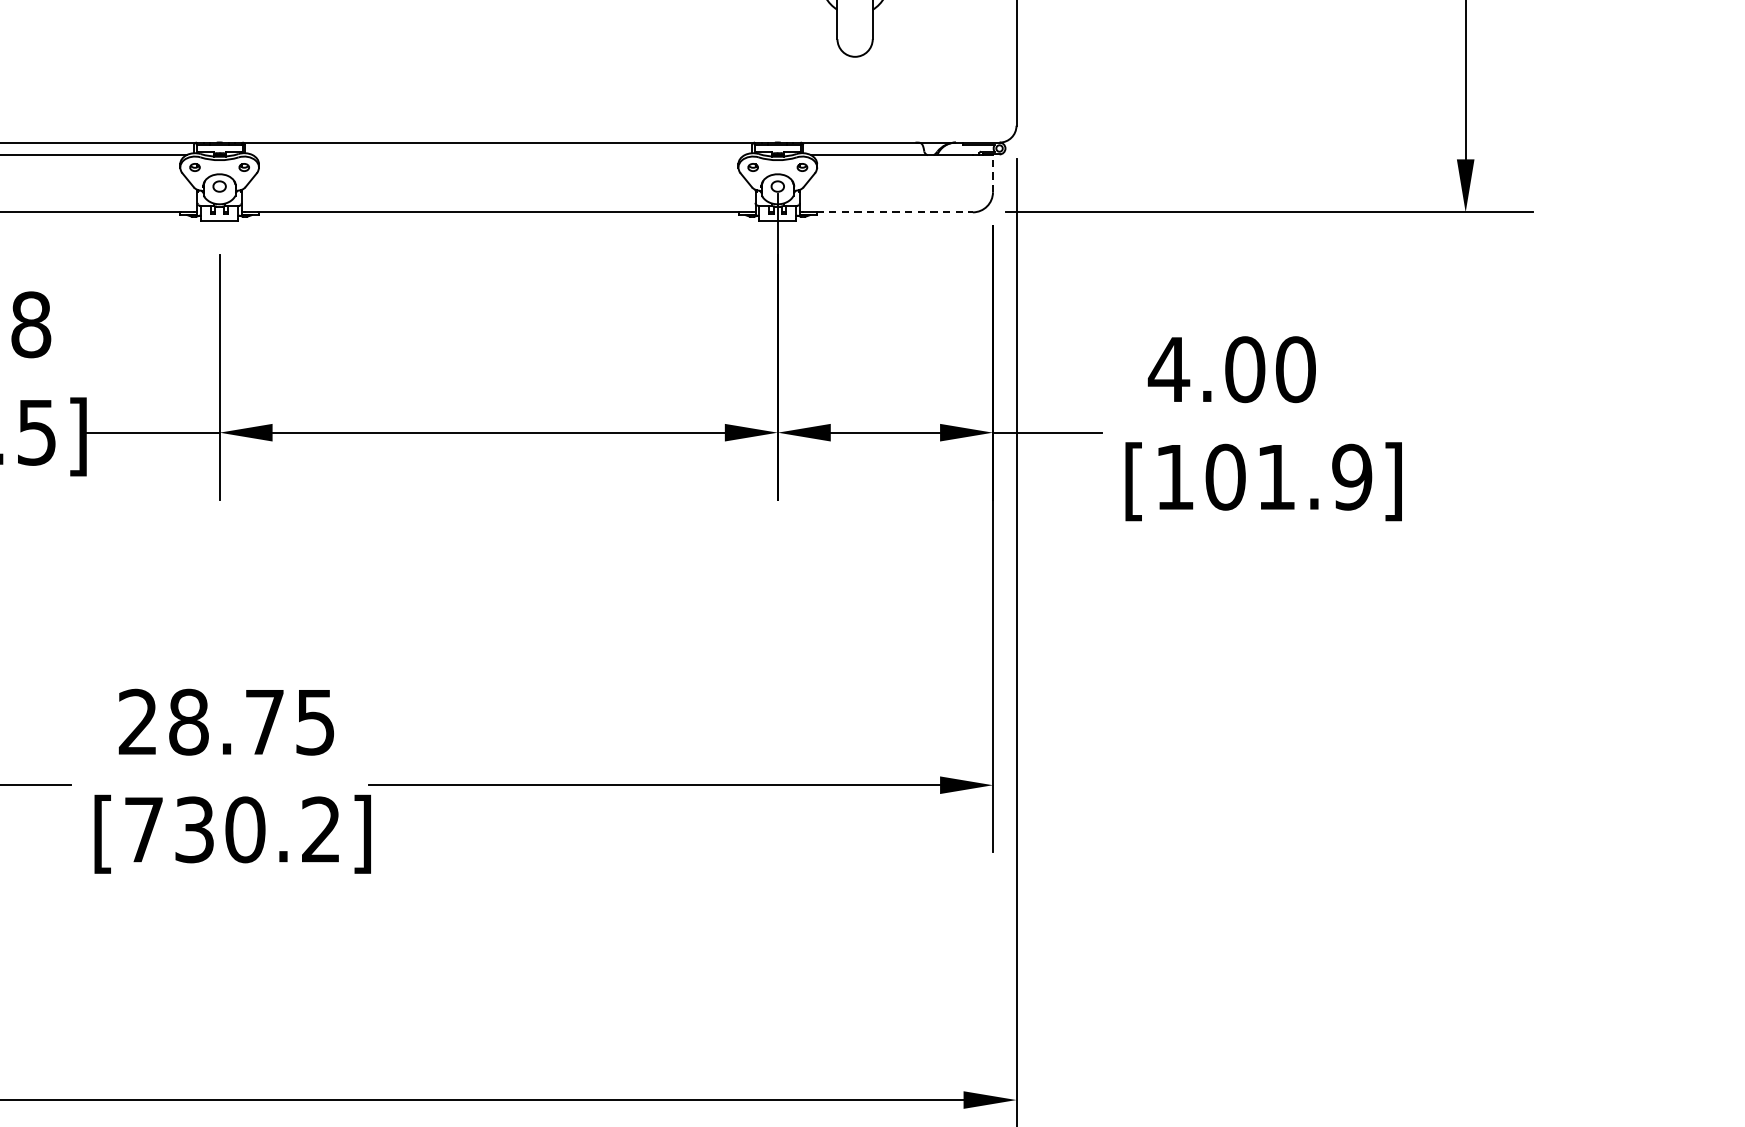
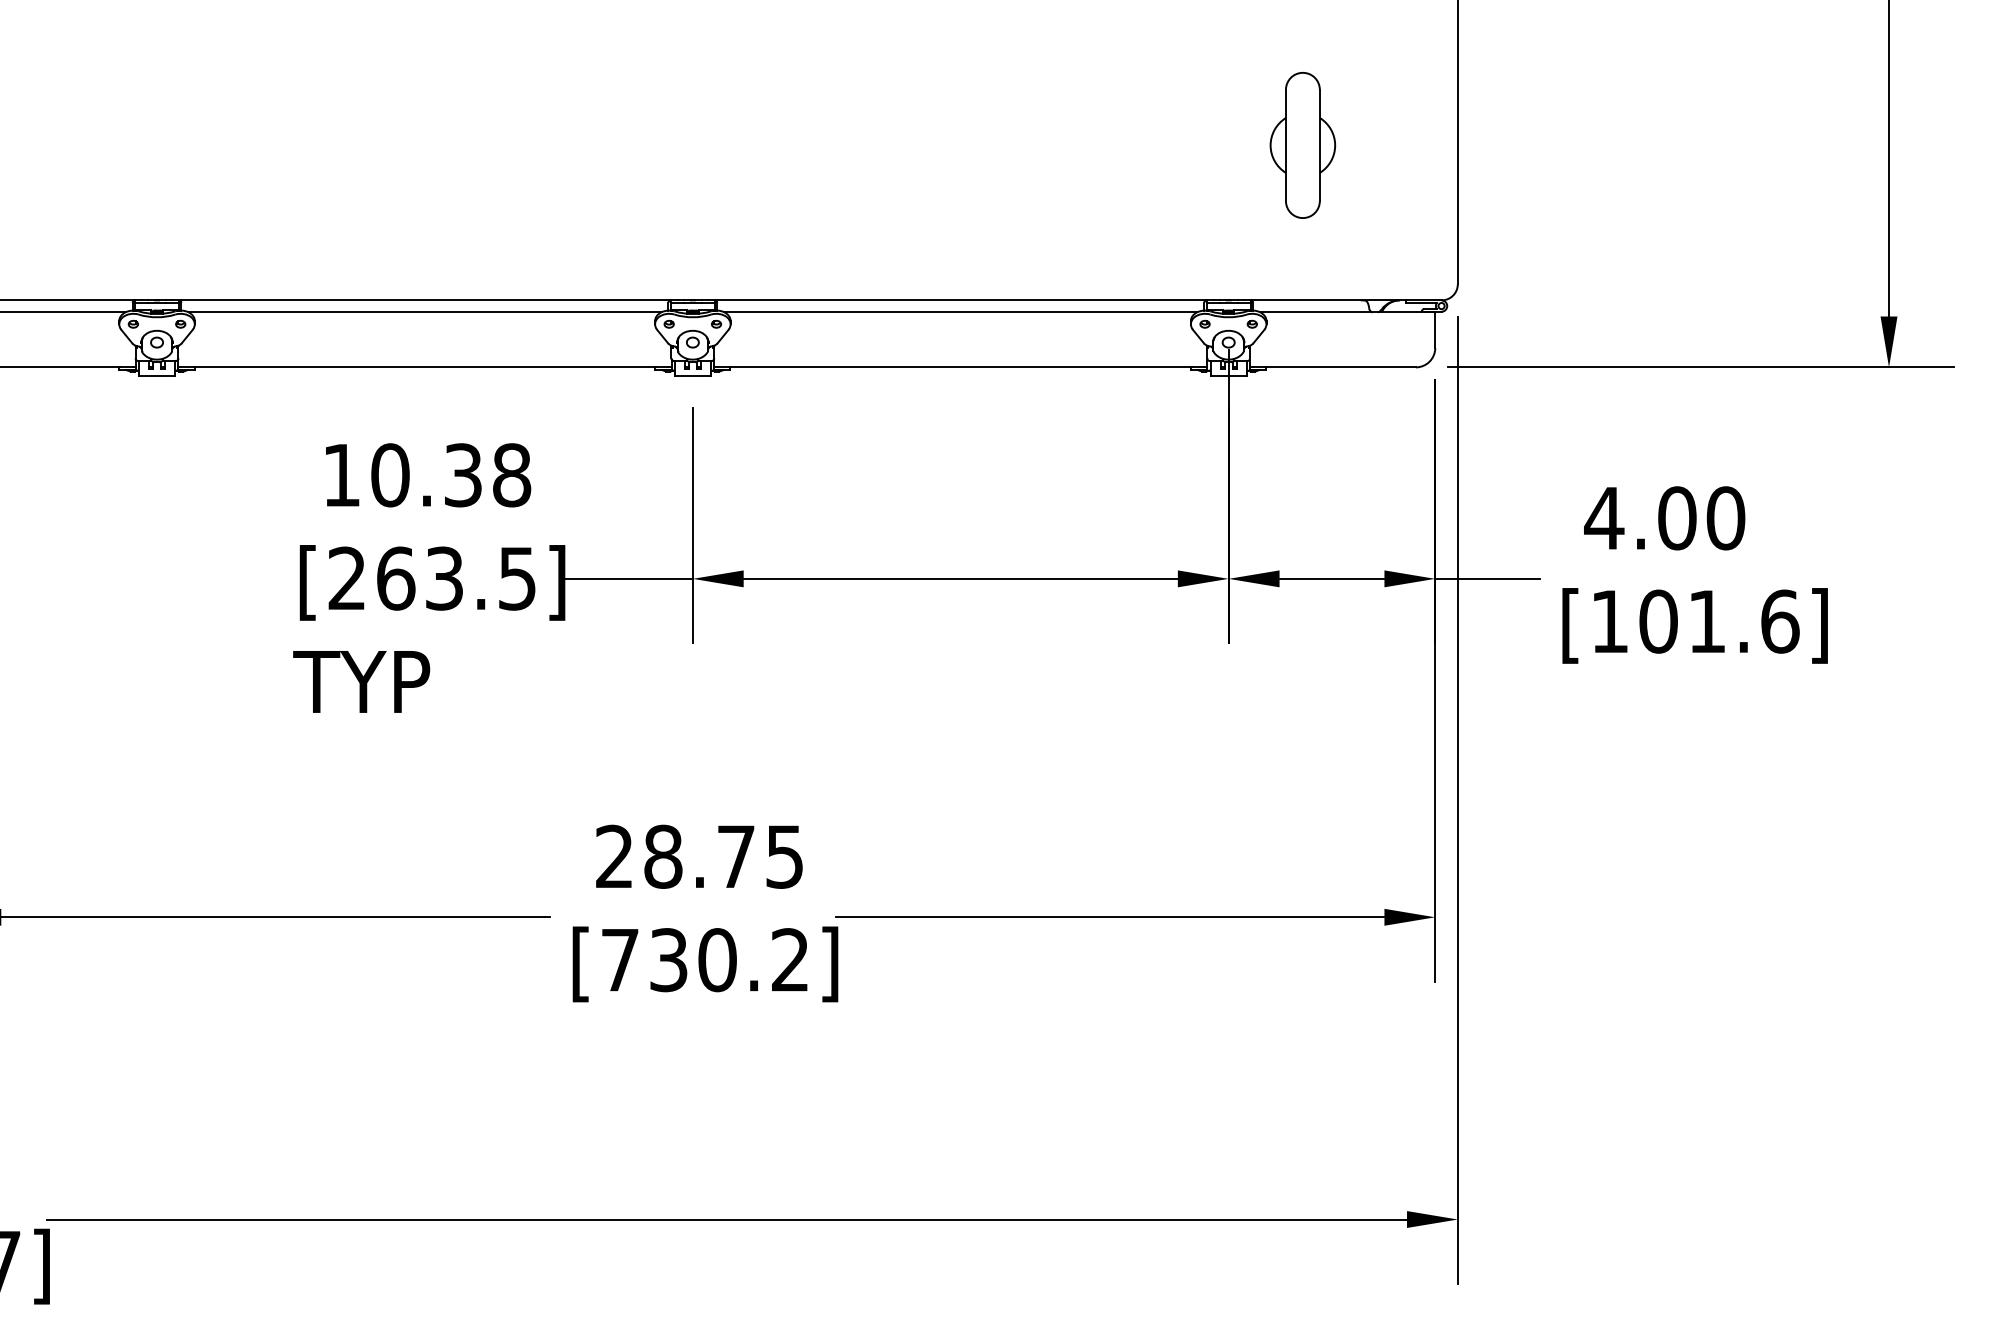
line: (498, 155) -> (960, 312), added
line: (993, 173) -> (1435, 330), dashed -> solid
line: (895, 212) -> (1341, 367), dashed -> solid
text: (1351, 477) -> (1779, 621), [101.9] -> [101.6]

